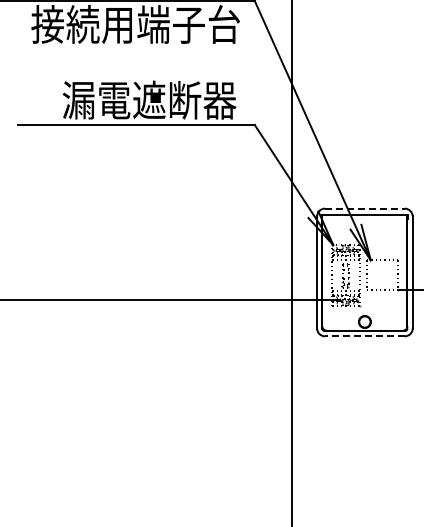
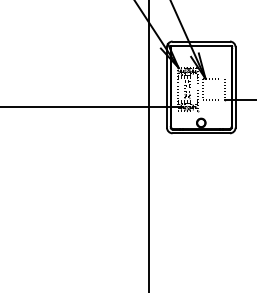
line: (364, 208) -> (200, 41), dashed -> solid
line: (364, 336) -> (200, 133), dashed -> solid

